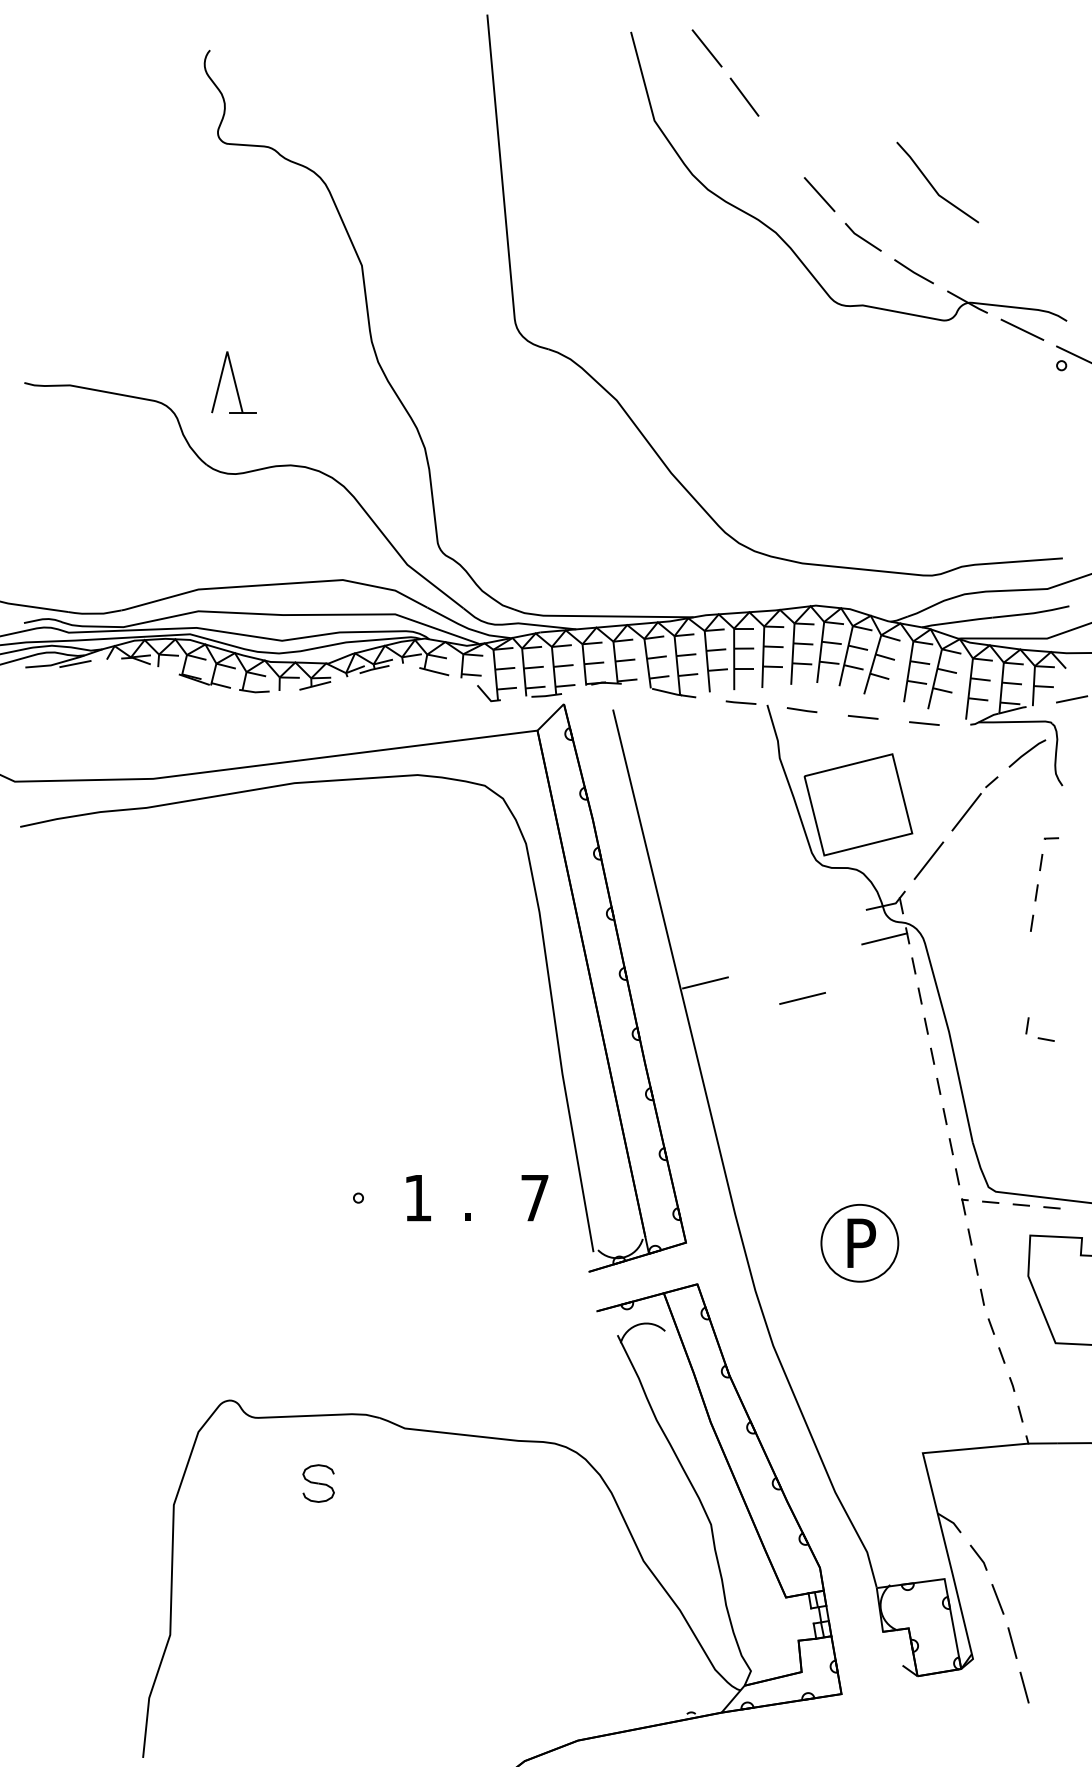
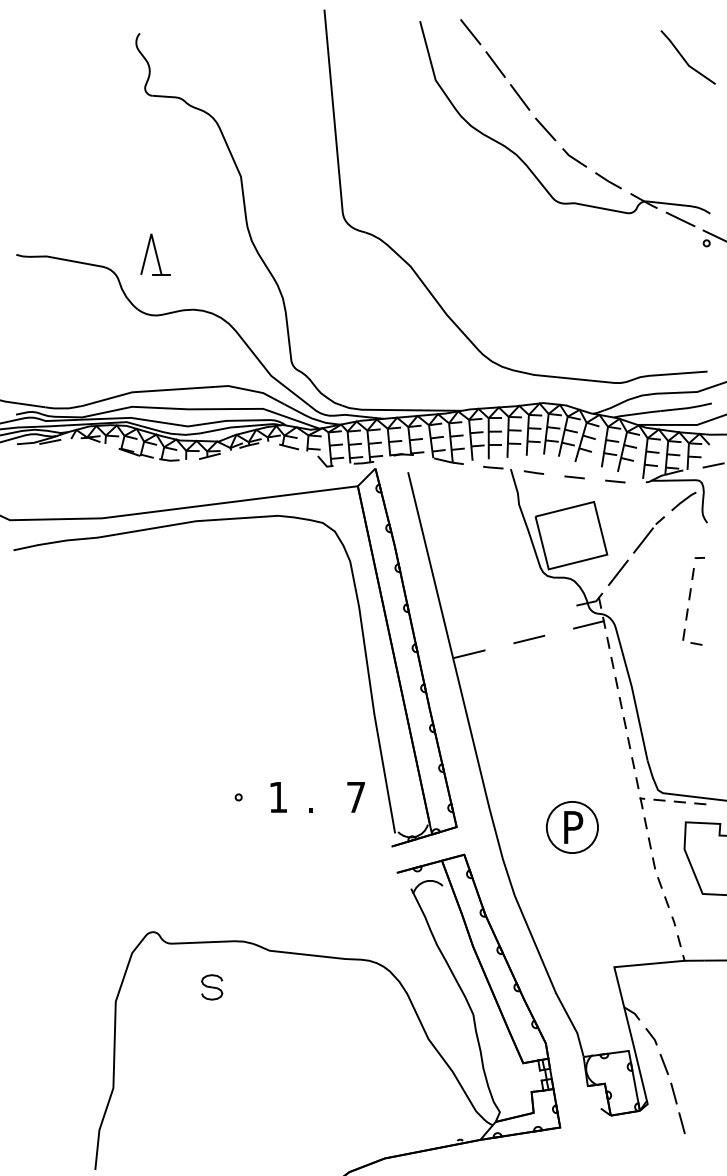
line: (780, 146) -> (519, 97), added
line: (933, 185) -> (685, 59), moved
line: (802, 998) -> (529, 639), moved
part: (1040, 1028) -> (692, 636), moved

